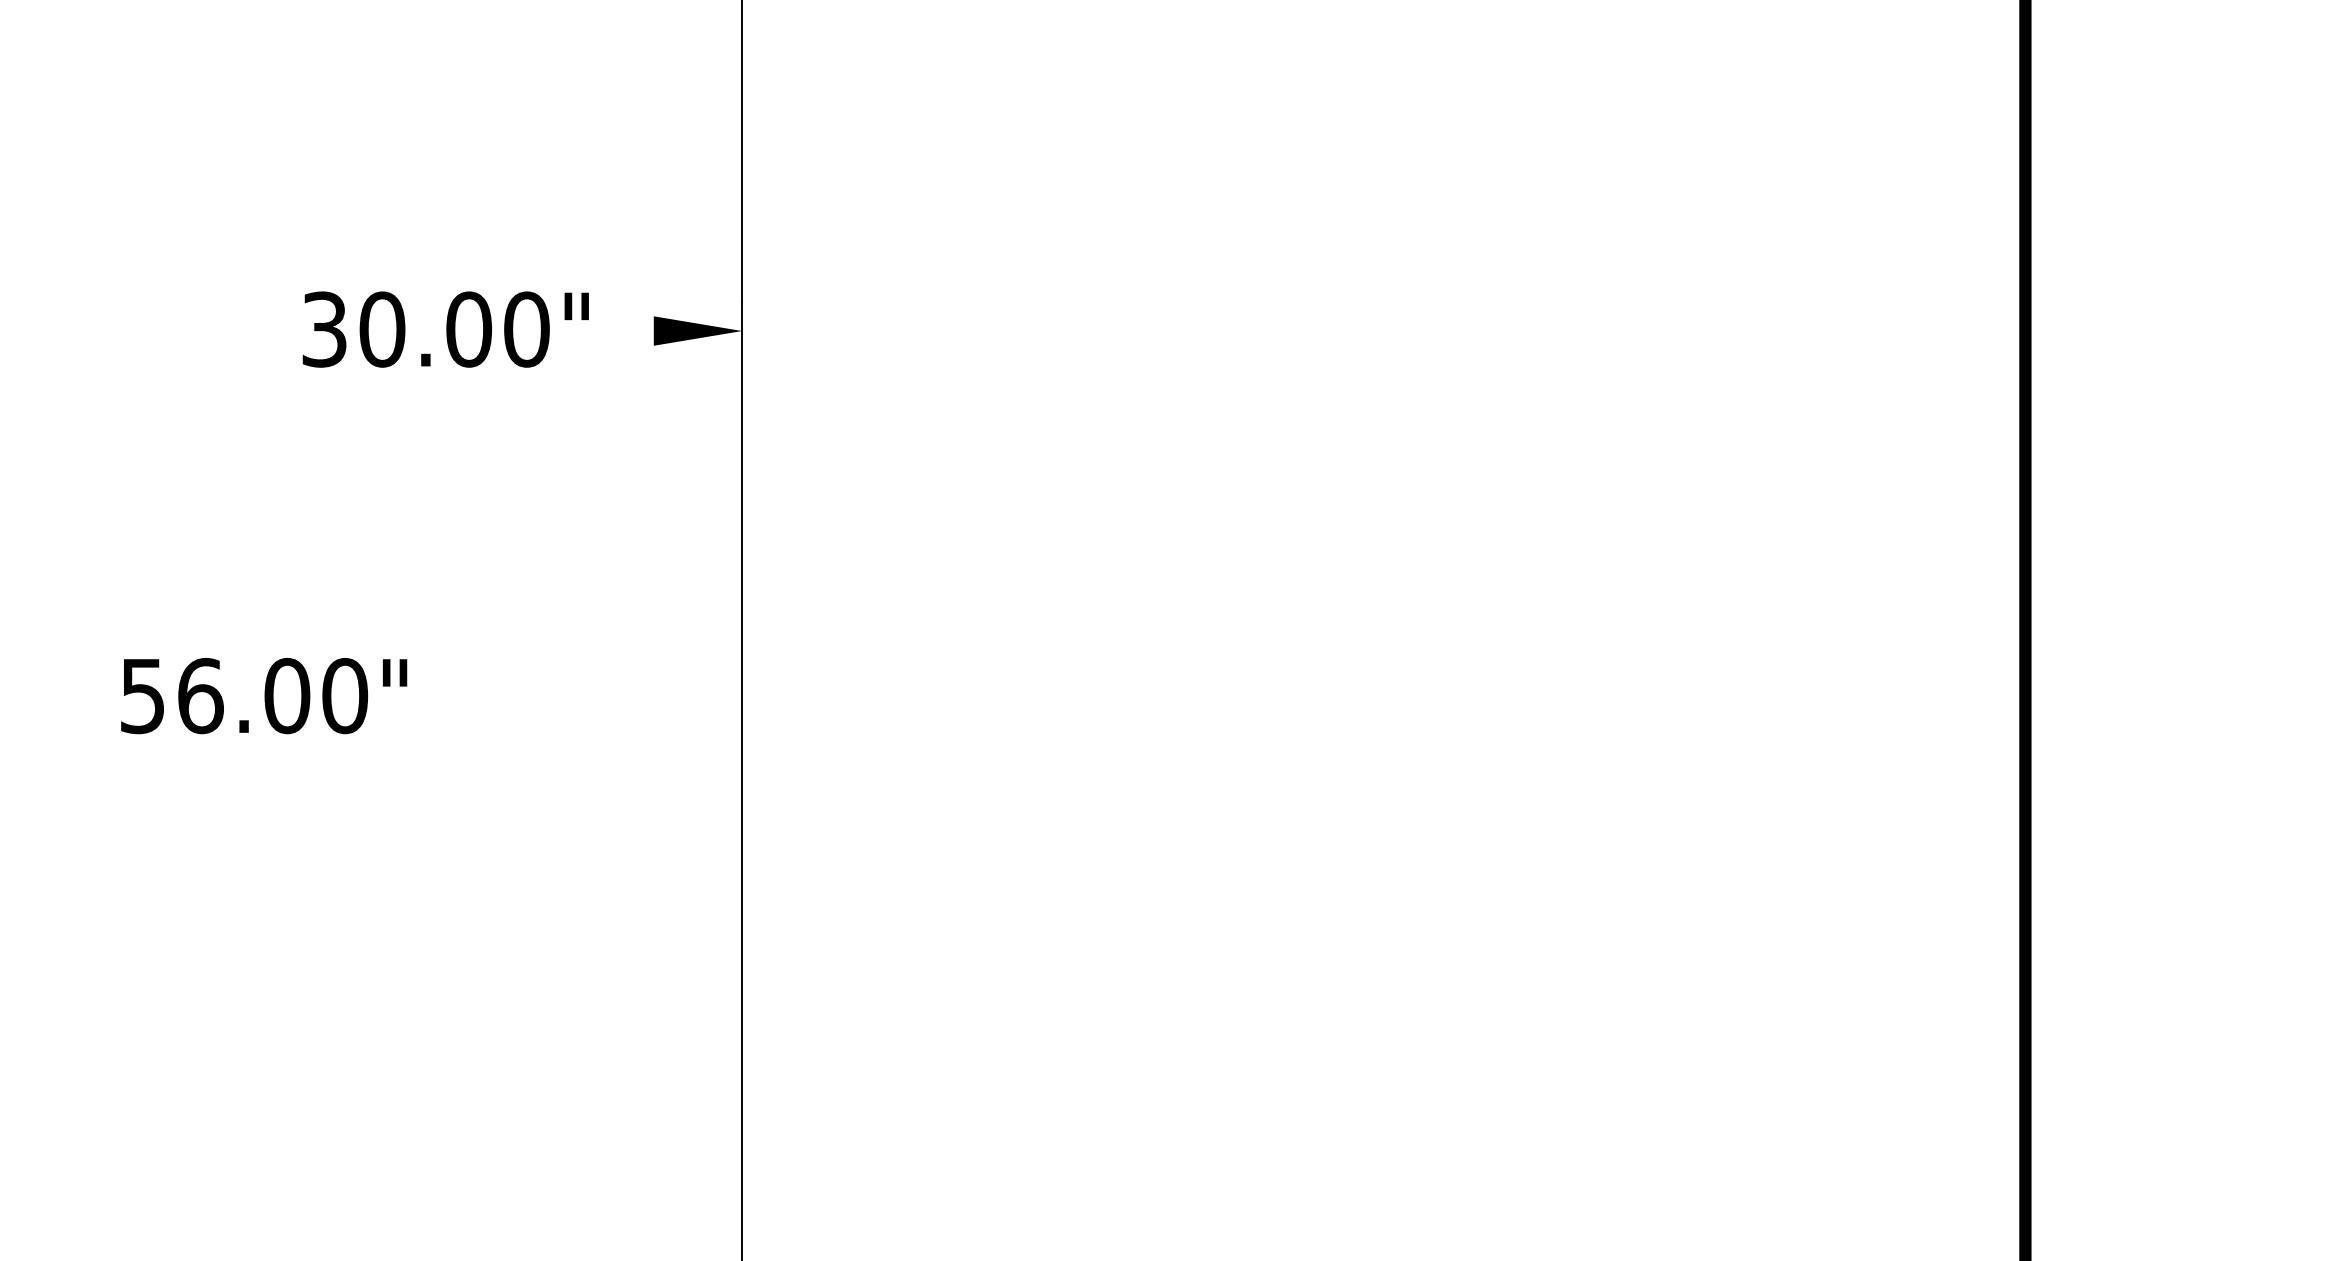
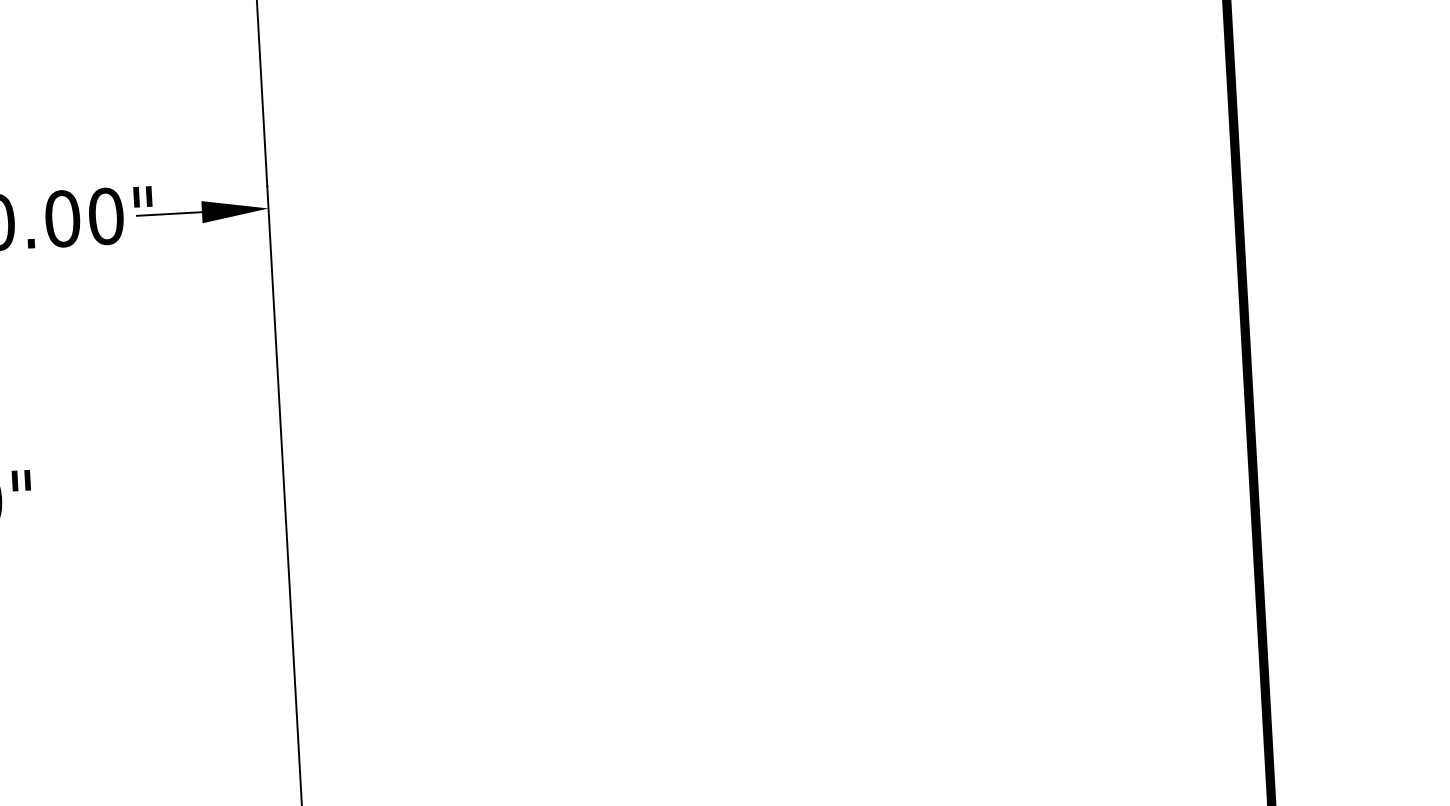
line: (610, 331) -> (169, 214), added

